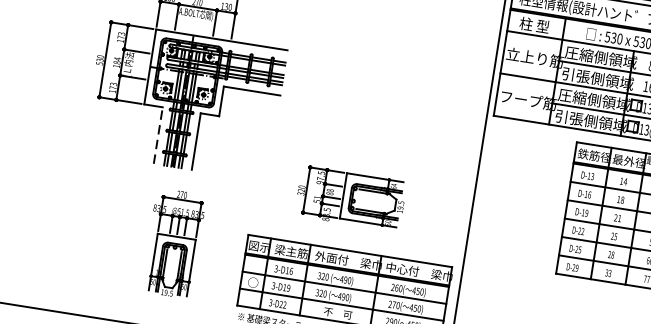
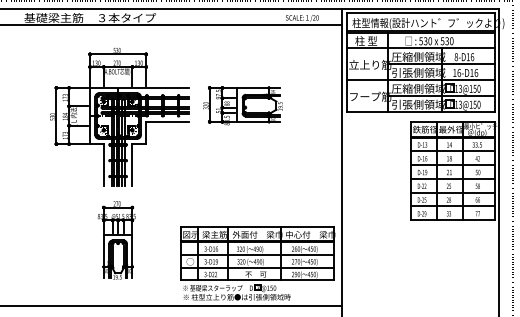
line: (157, 134) -> (103, 164), dashed -> solid
part: (350, 197) -> (242, 105), moved
part: (173, 243) -> (116, 240), moved

